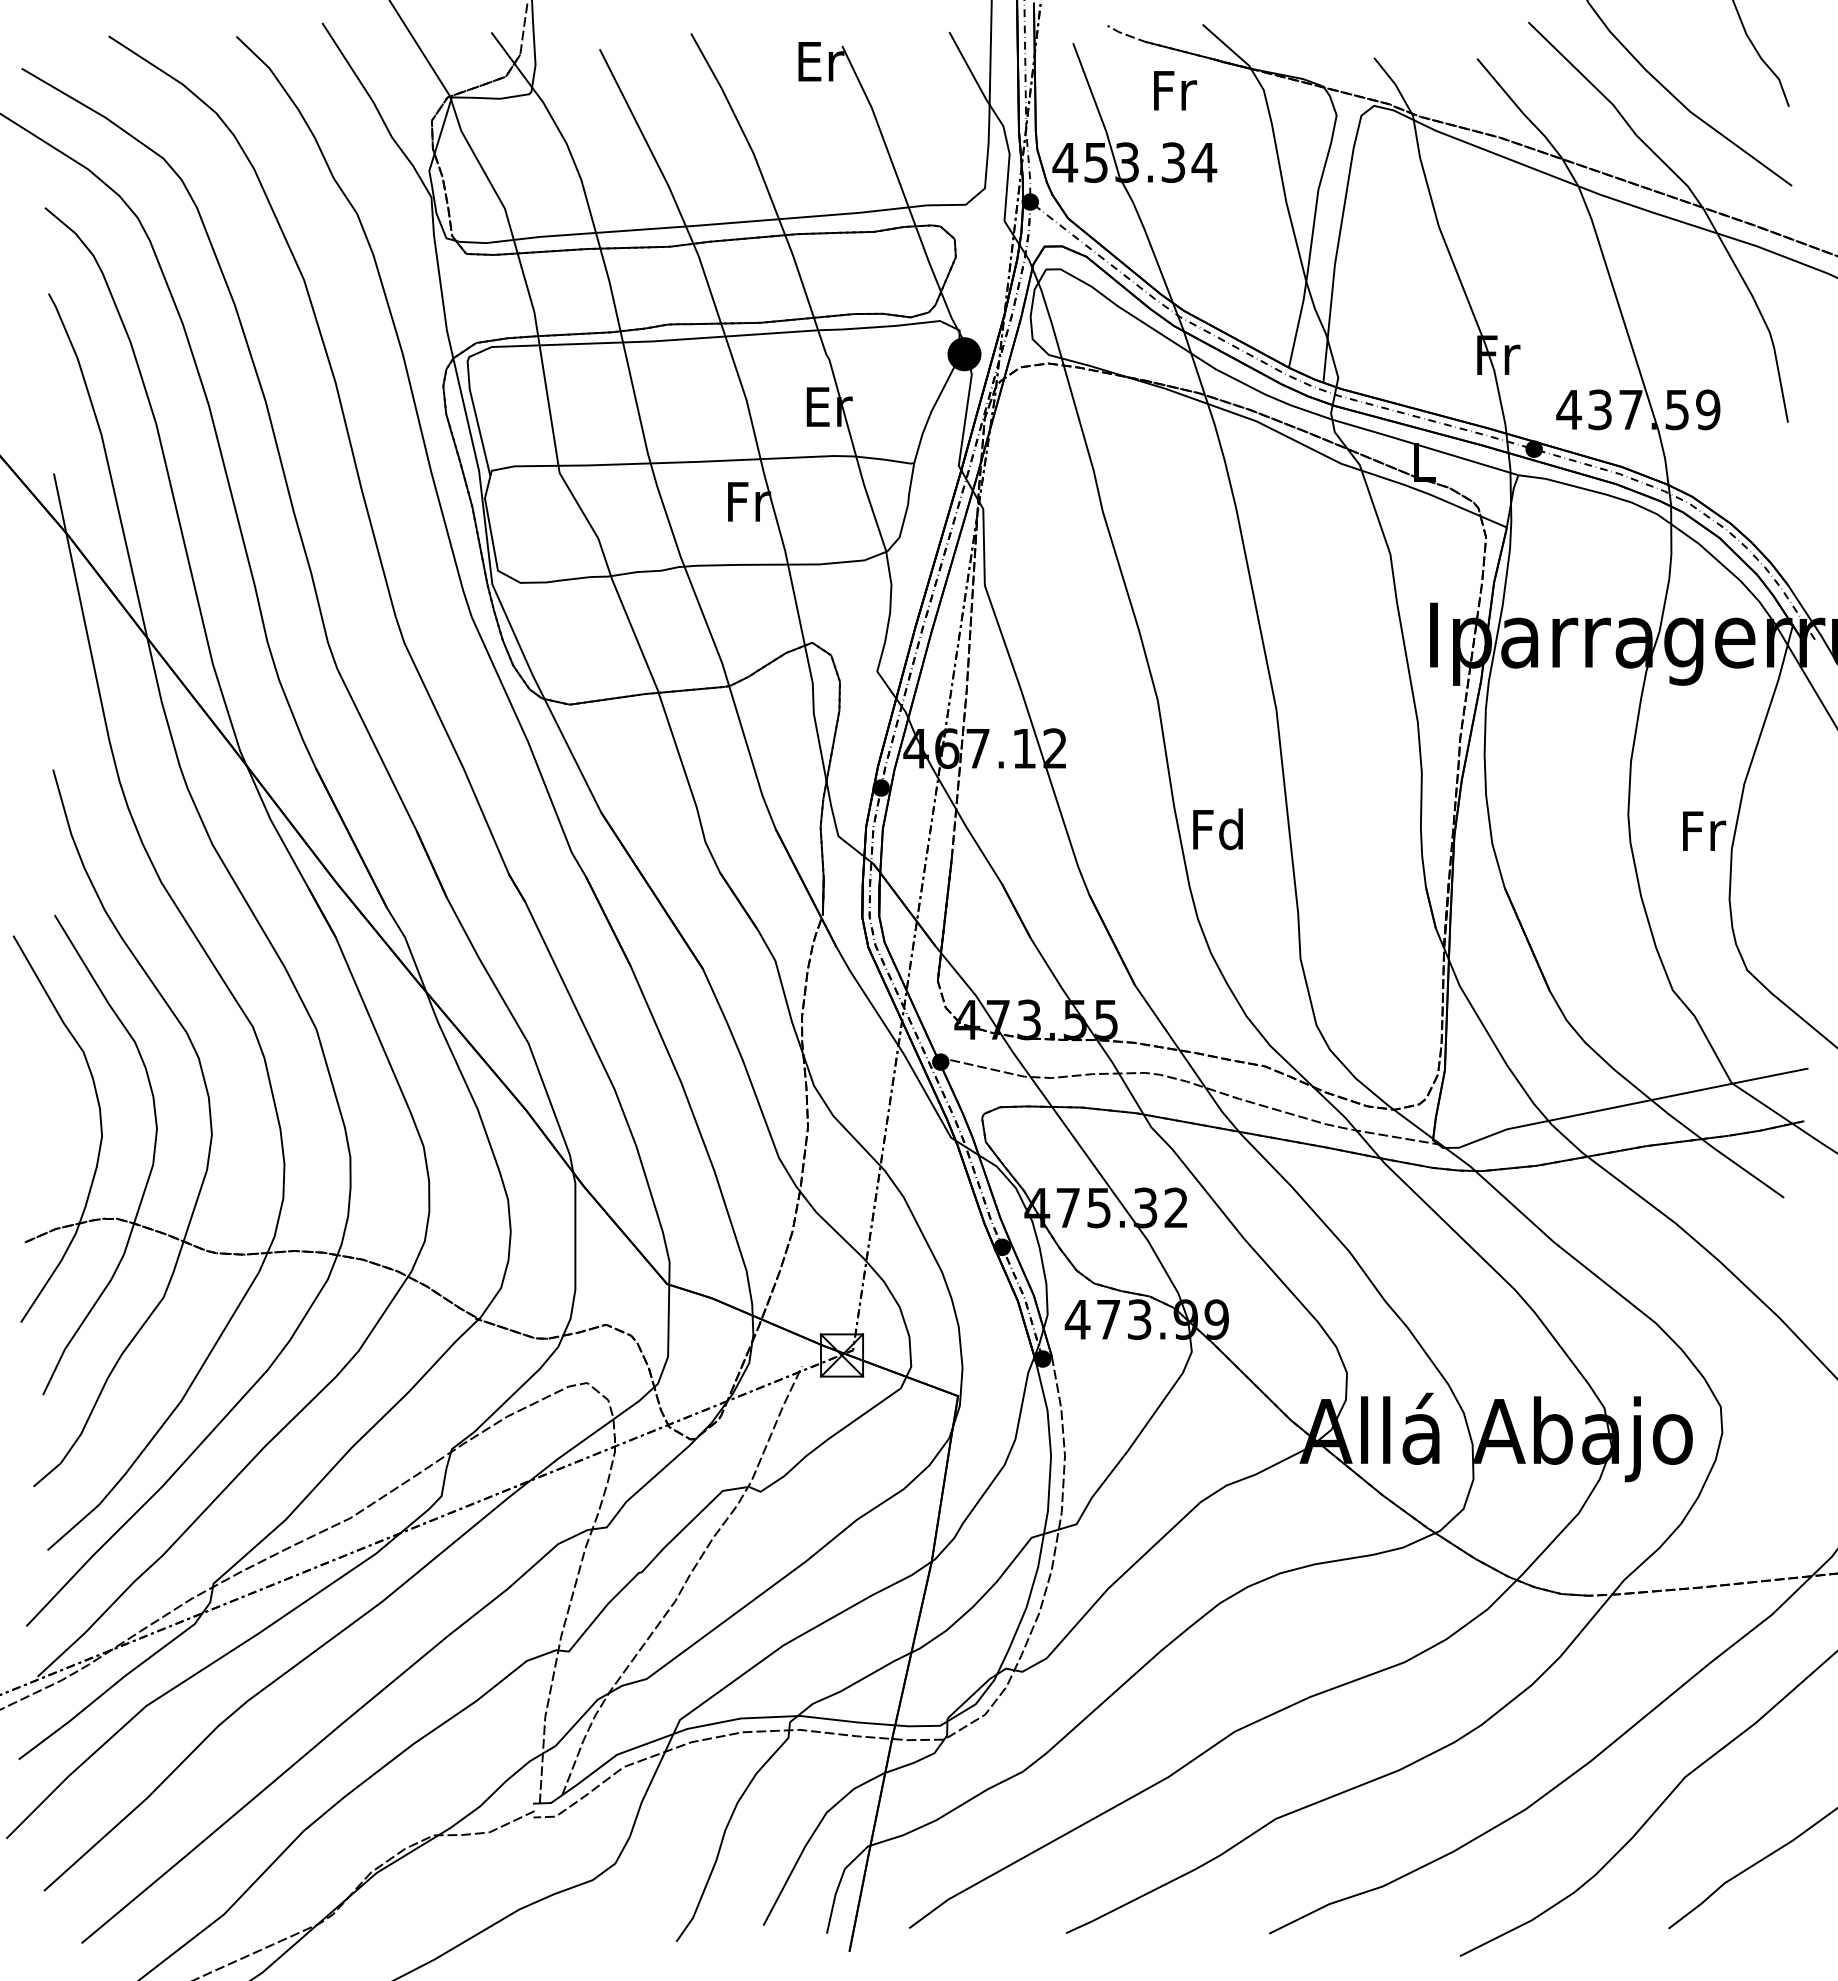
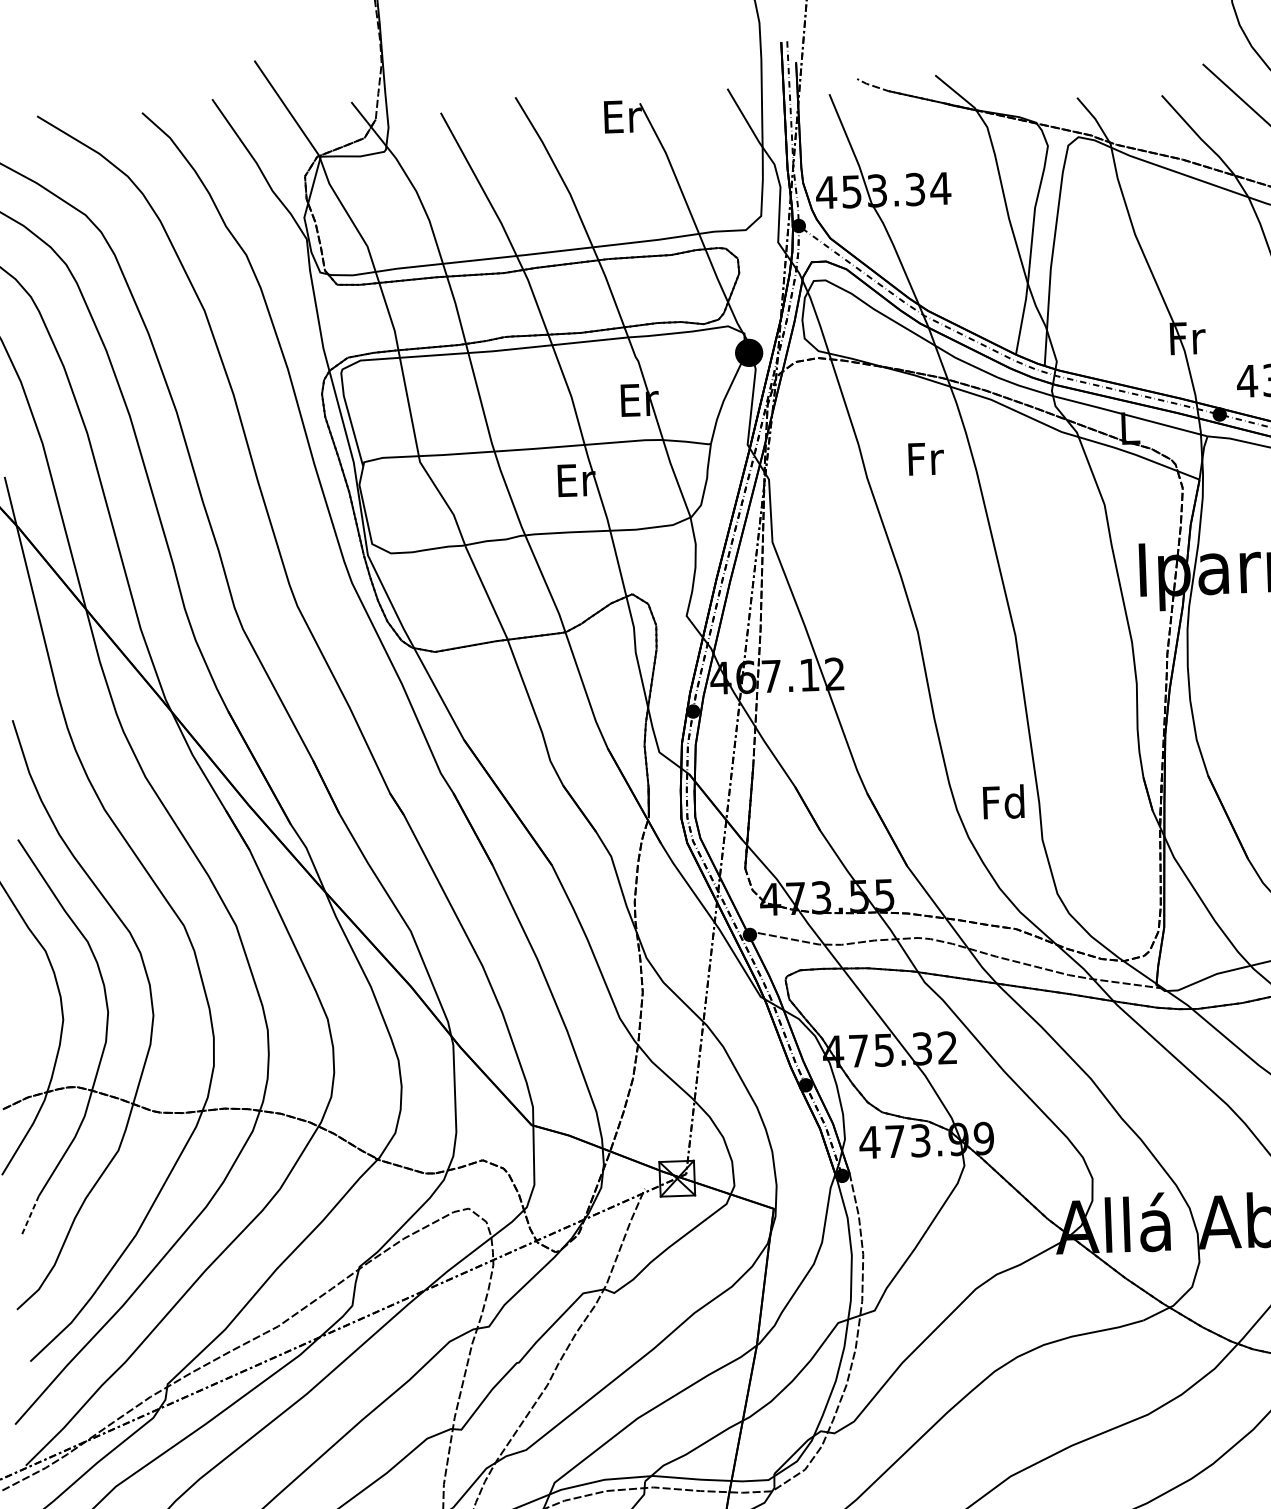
text: (1175, 90) -> (926, 458), moved
text: (749, 501) -> (576, 480), Fr -> Er
text: (1217, 829) -> (1003, 802), moved
line: (54, 1371) -> (30, 1214), solid -> dashed

